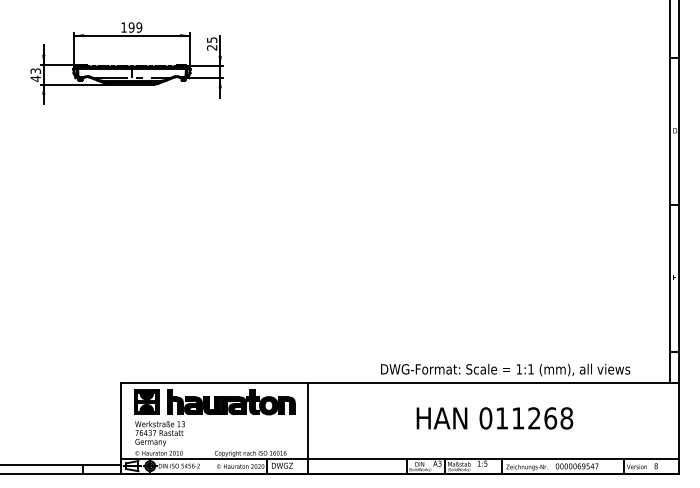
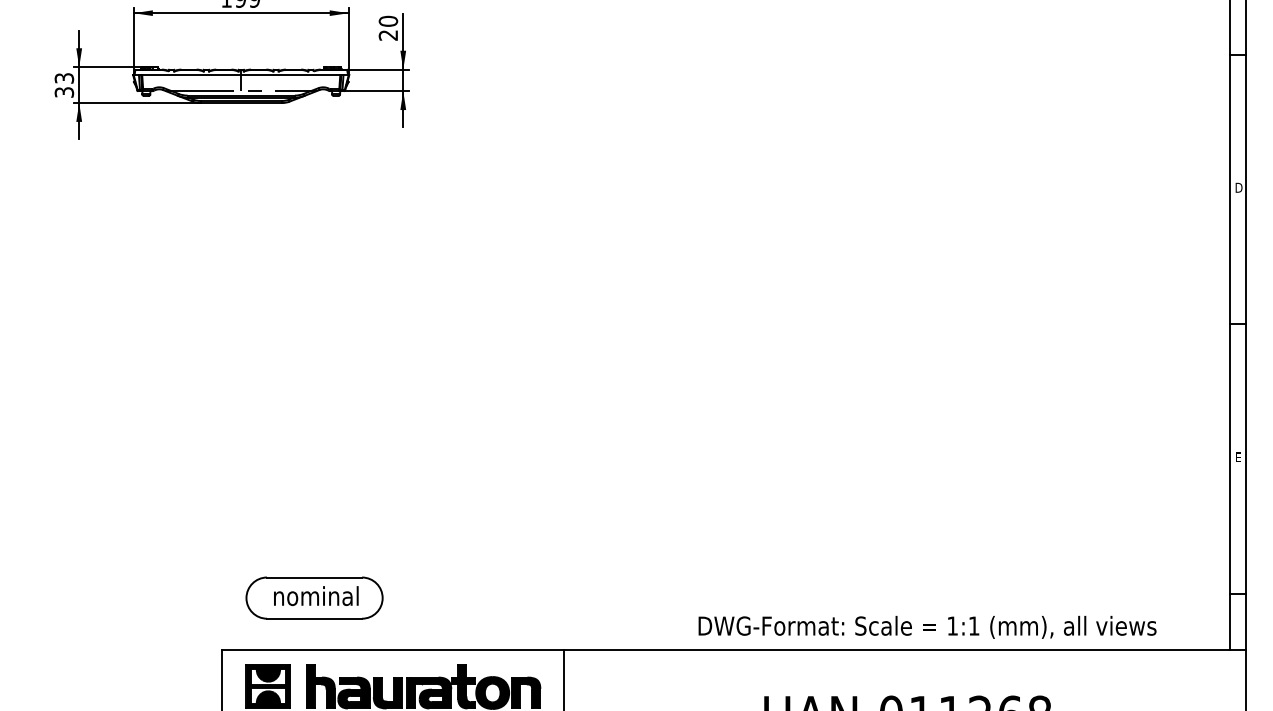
text: (211, 40) -> (387, 22), 25 -> 20
text: (35, 78) -> (63, 91), 43 -> 33
part: (171, 354) -> (313, 598), added

